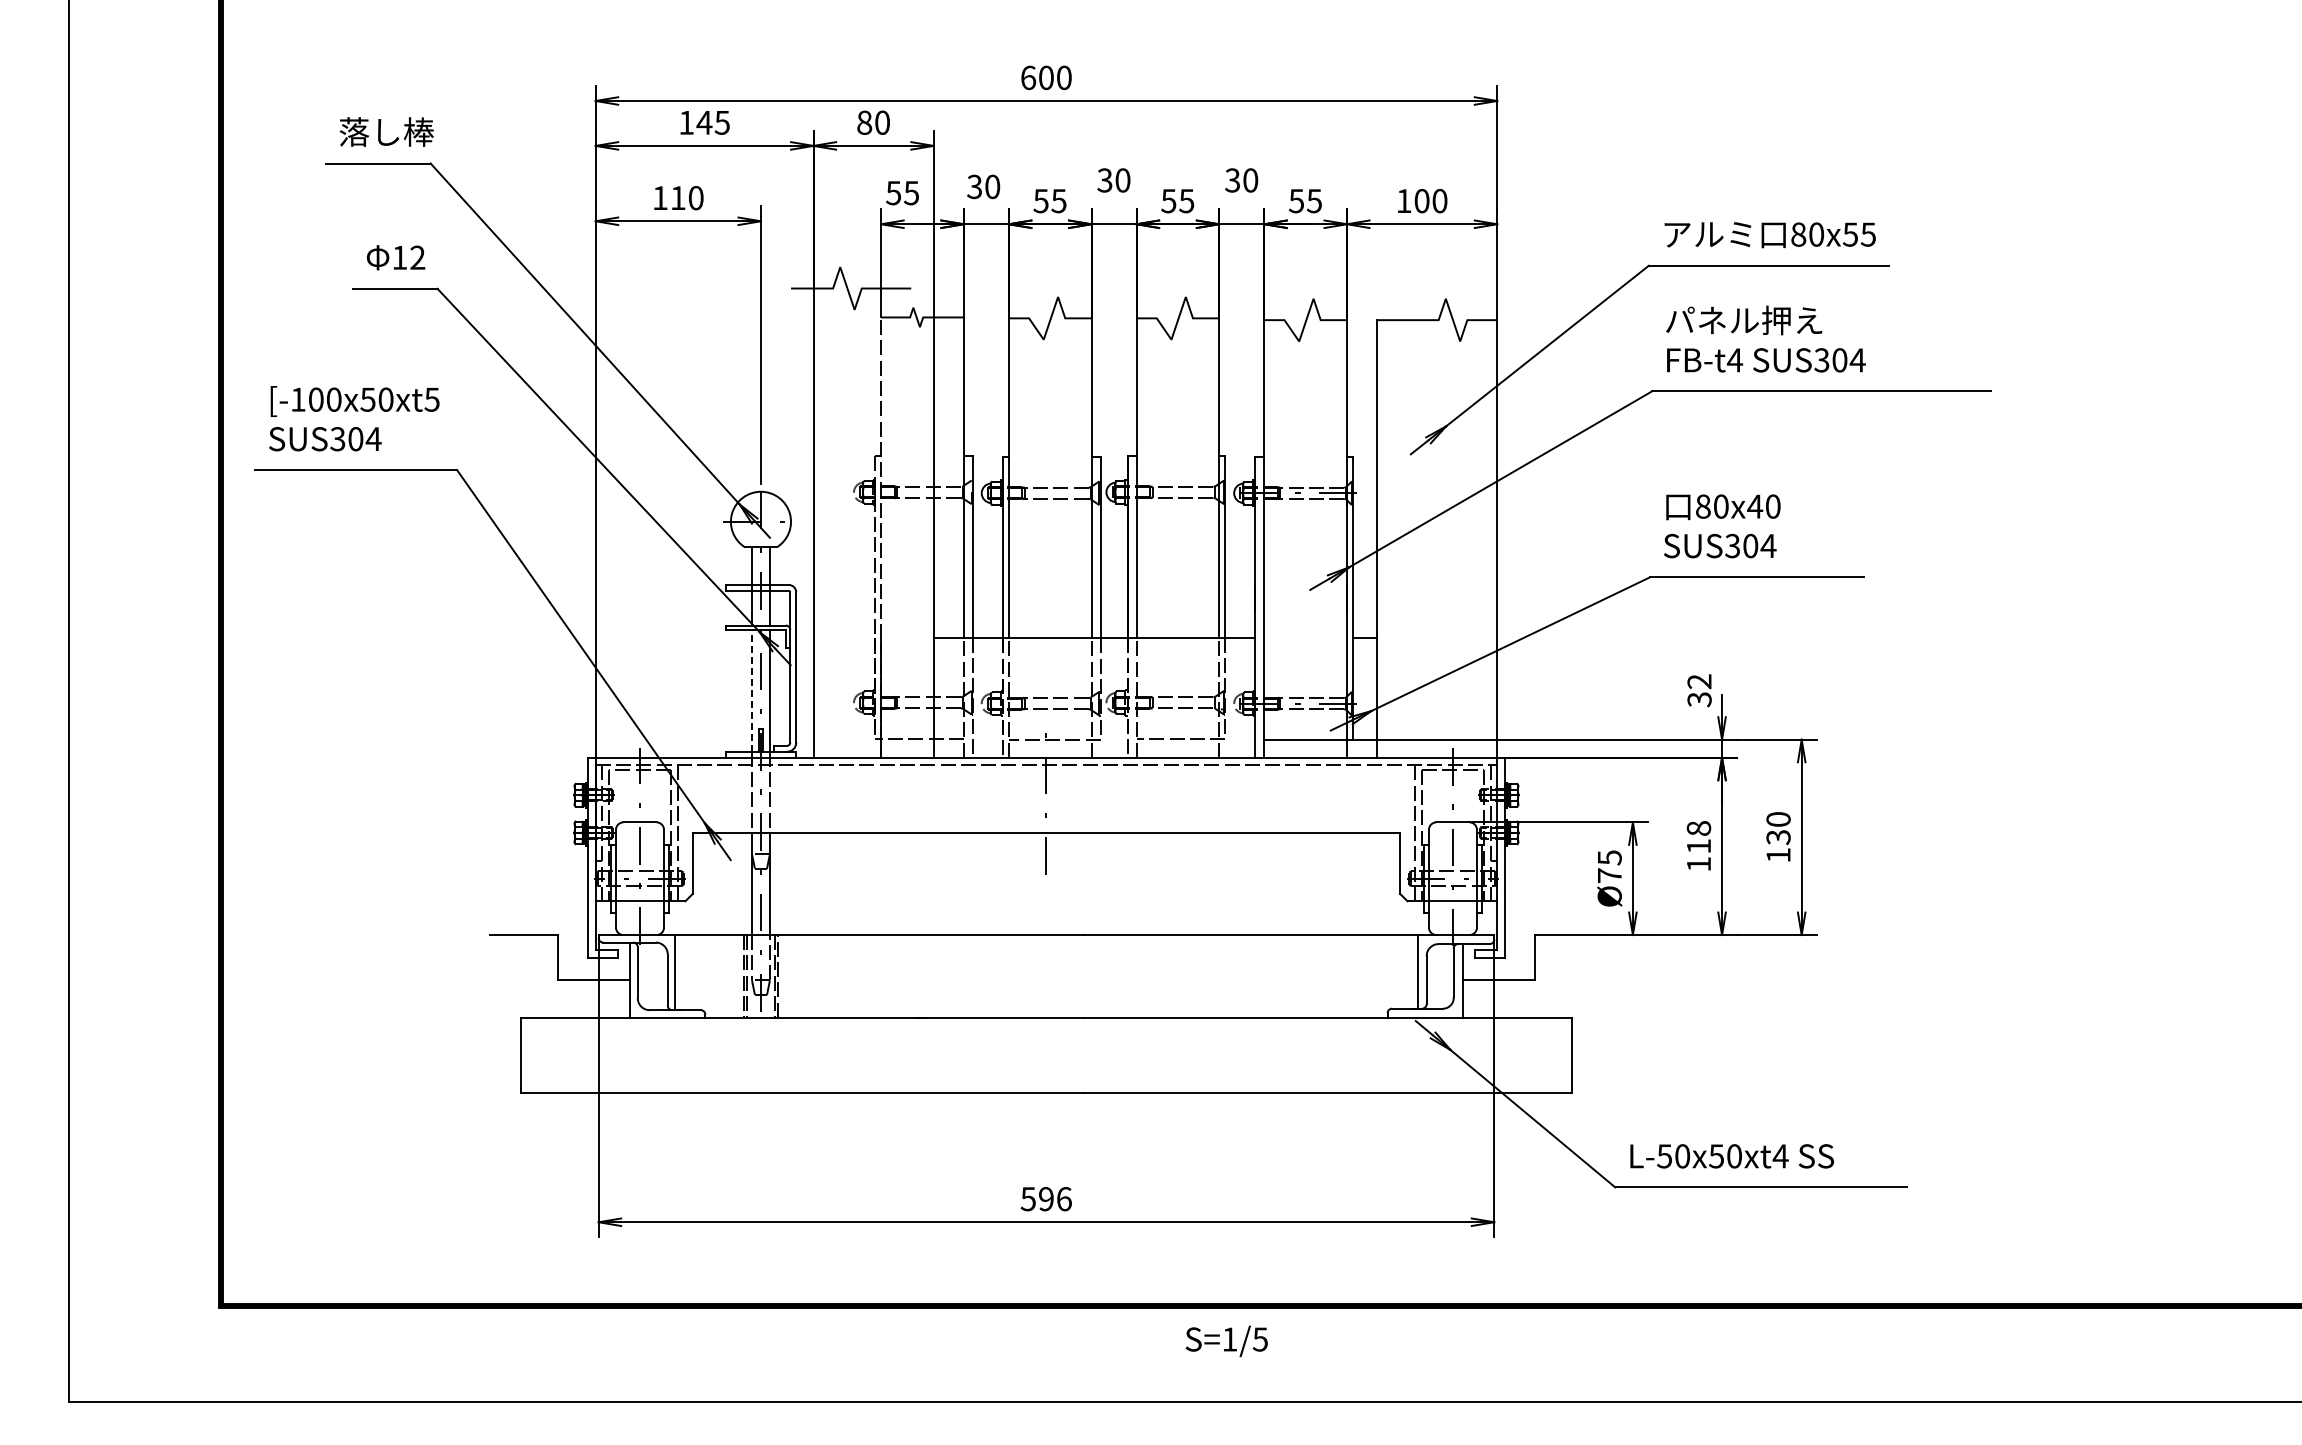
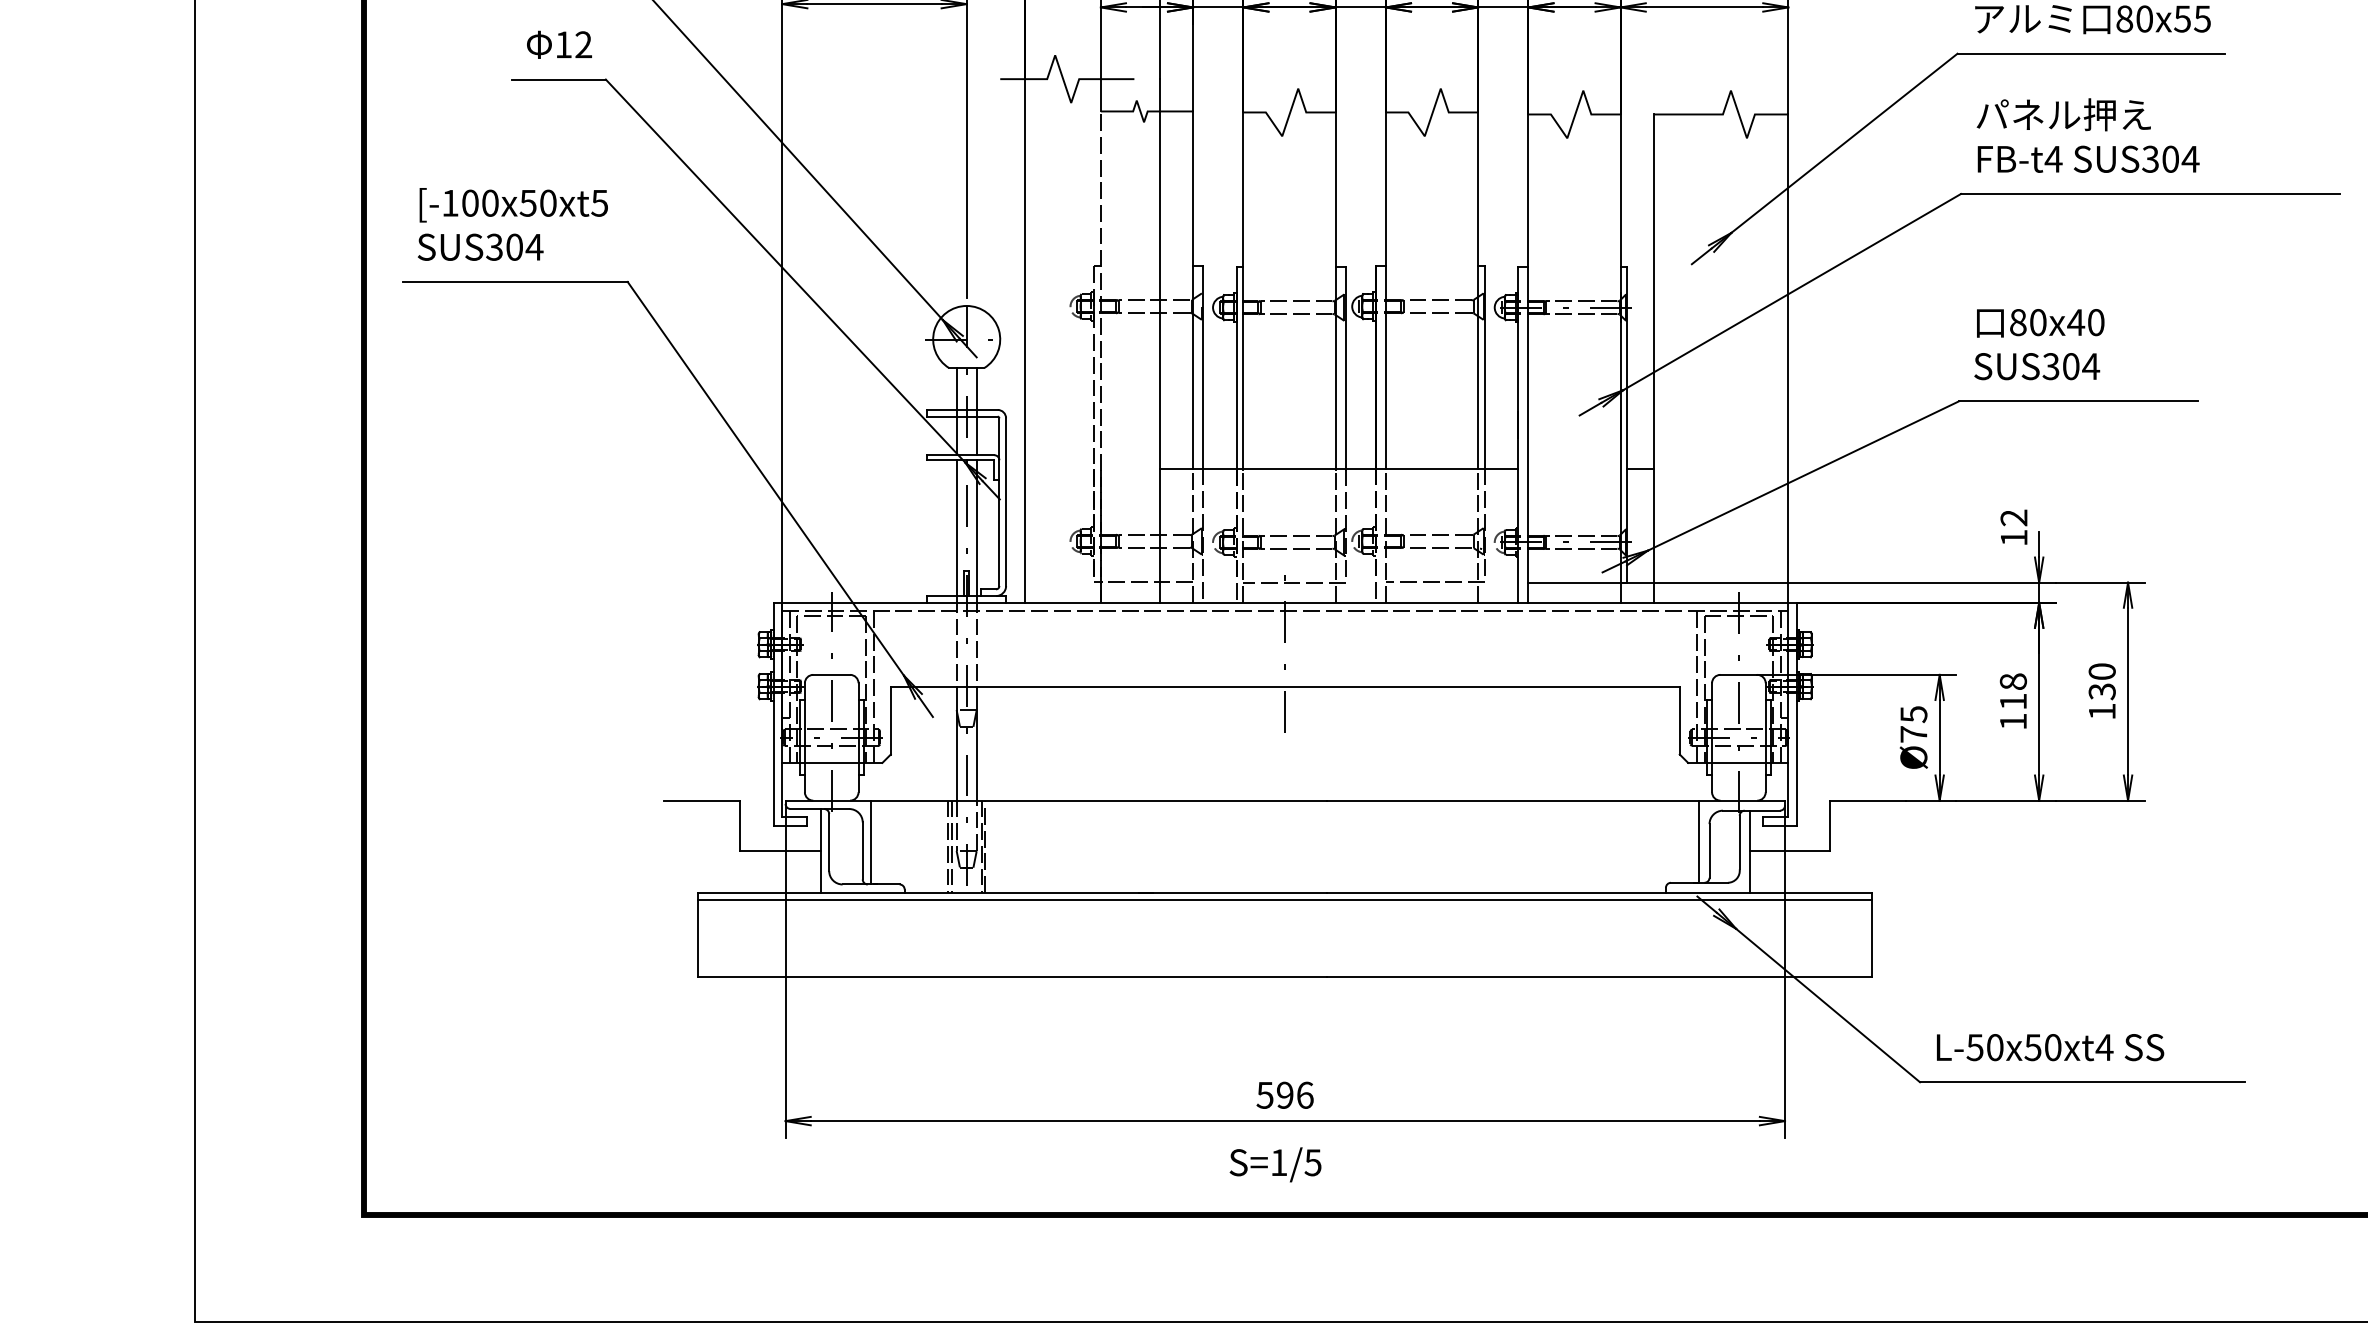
line: (751, 690) -> (956, 527), dashed -> solid
text: (1699, 699) -> (2014, 537), 32 -> 12
line: (1046, 1023) -> (1285, 899), added
text: (1226, 1341) -> (1275, 1164), moved

